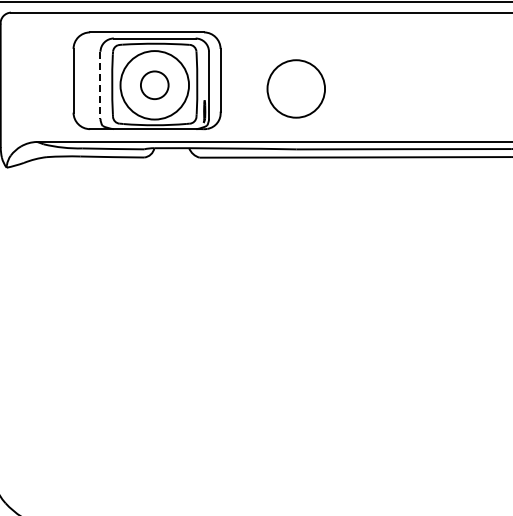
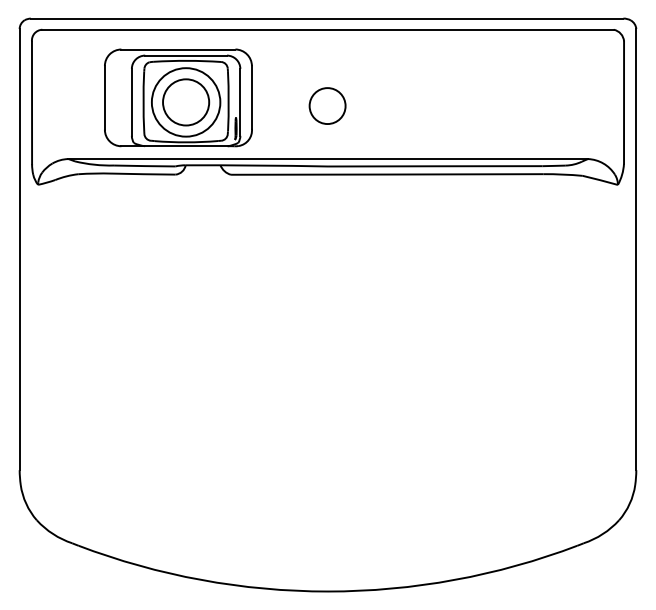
line: (100, 85) -> (131, 102), dashed -> solid
circle: (155, 85) -> (186, 102), size x1.67
circle: (296, 89) -> (327, 106), size x0.62

